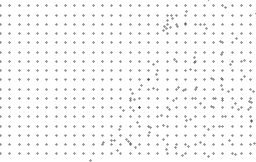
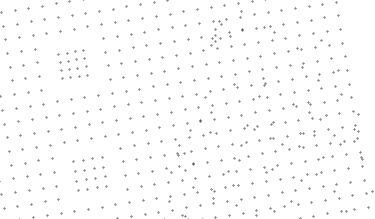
part: (69, 28) -> (72, 63), size x0.6
part: (69, 102) -> (89, 173), size x0.7

